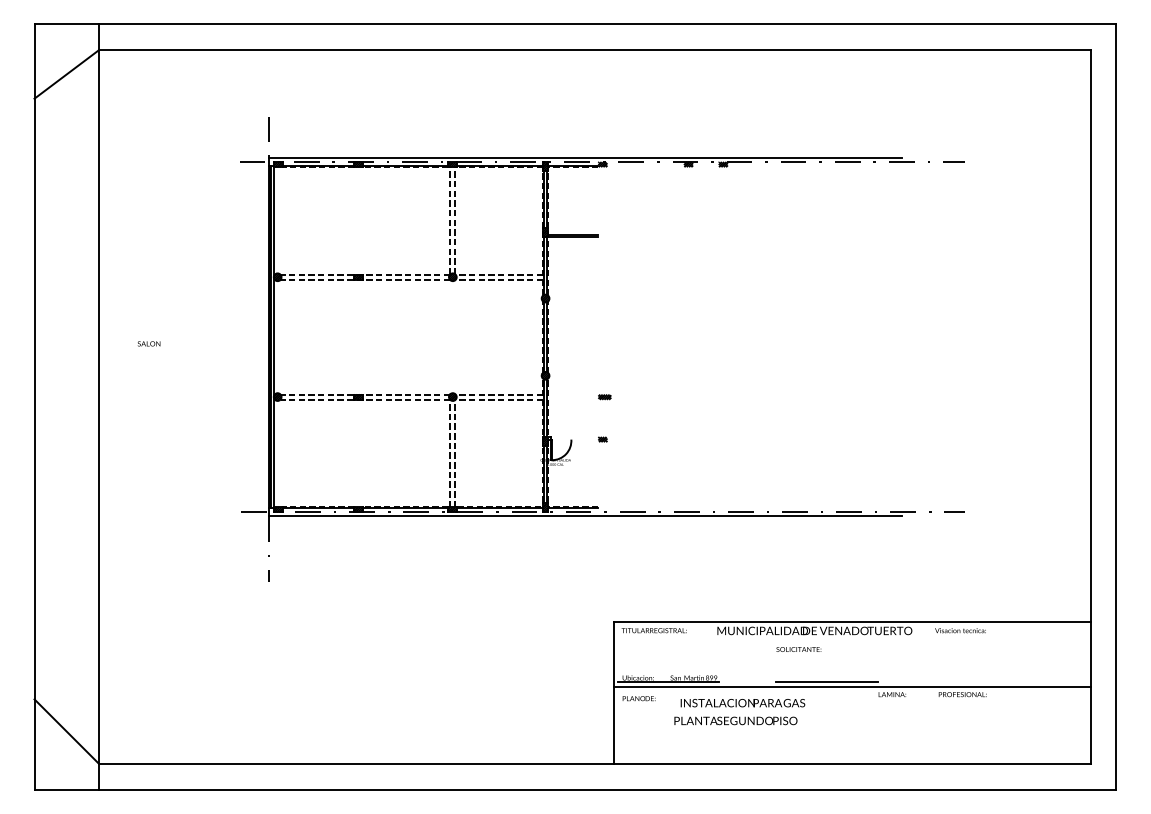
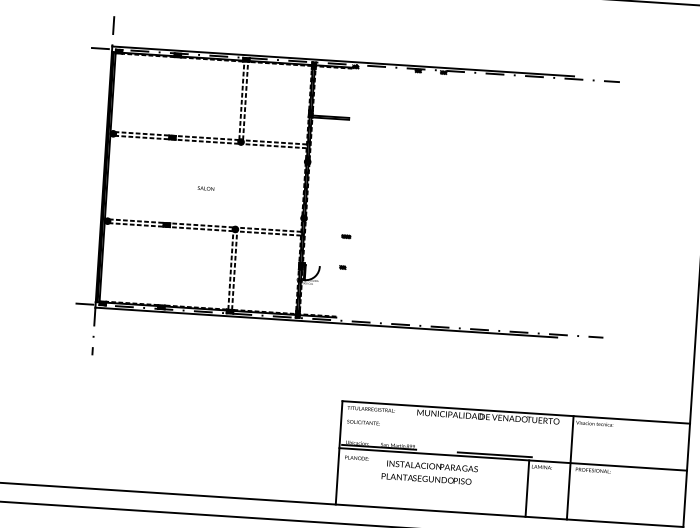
text: (148, 343) -> (205, 188), moved
text: (798, 649) -> (363, 422), moved
line: (931, 692) -> (570, 467), added
line: (874, 724) -> (527, 488), added

